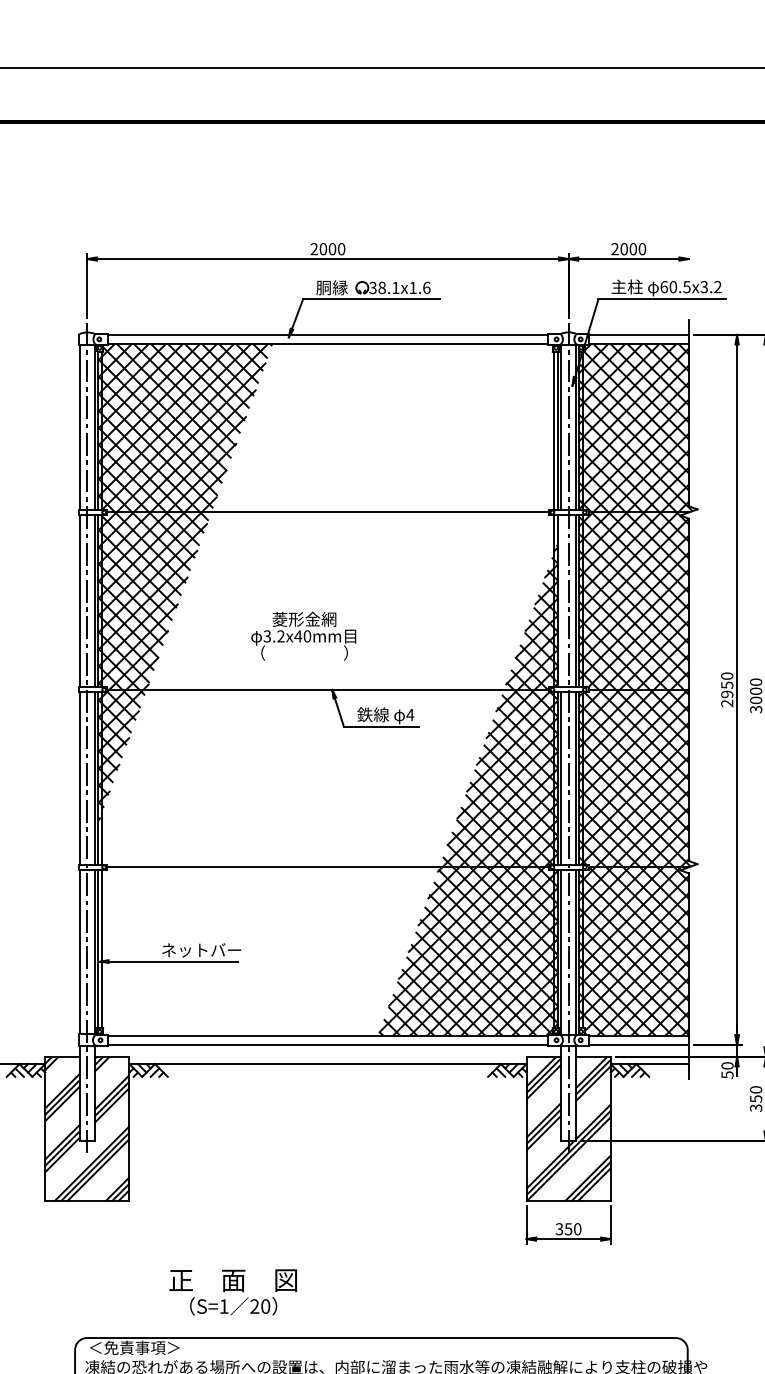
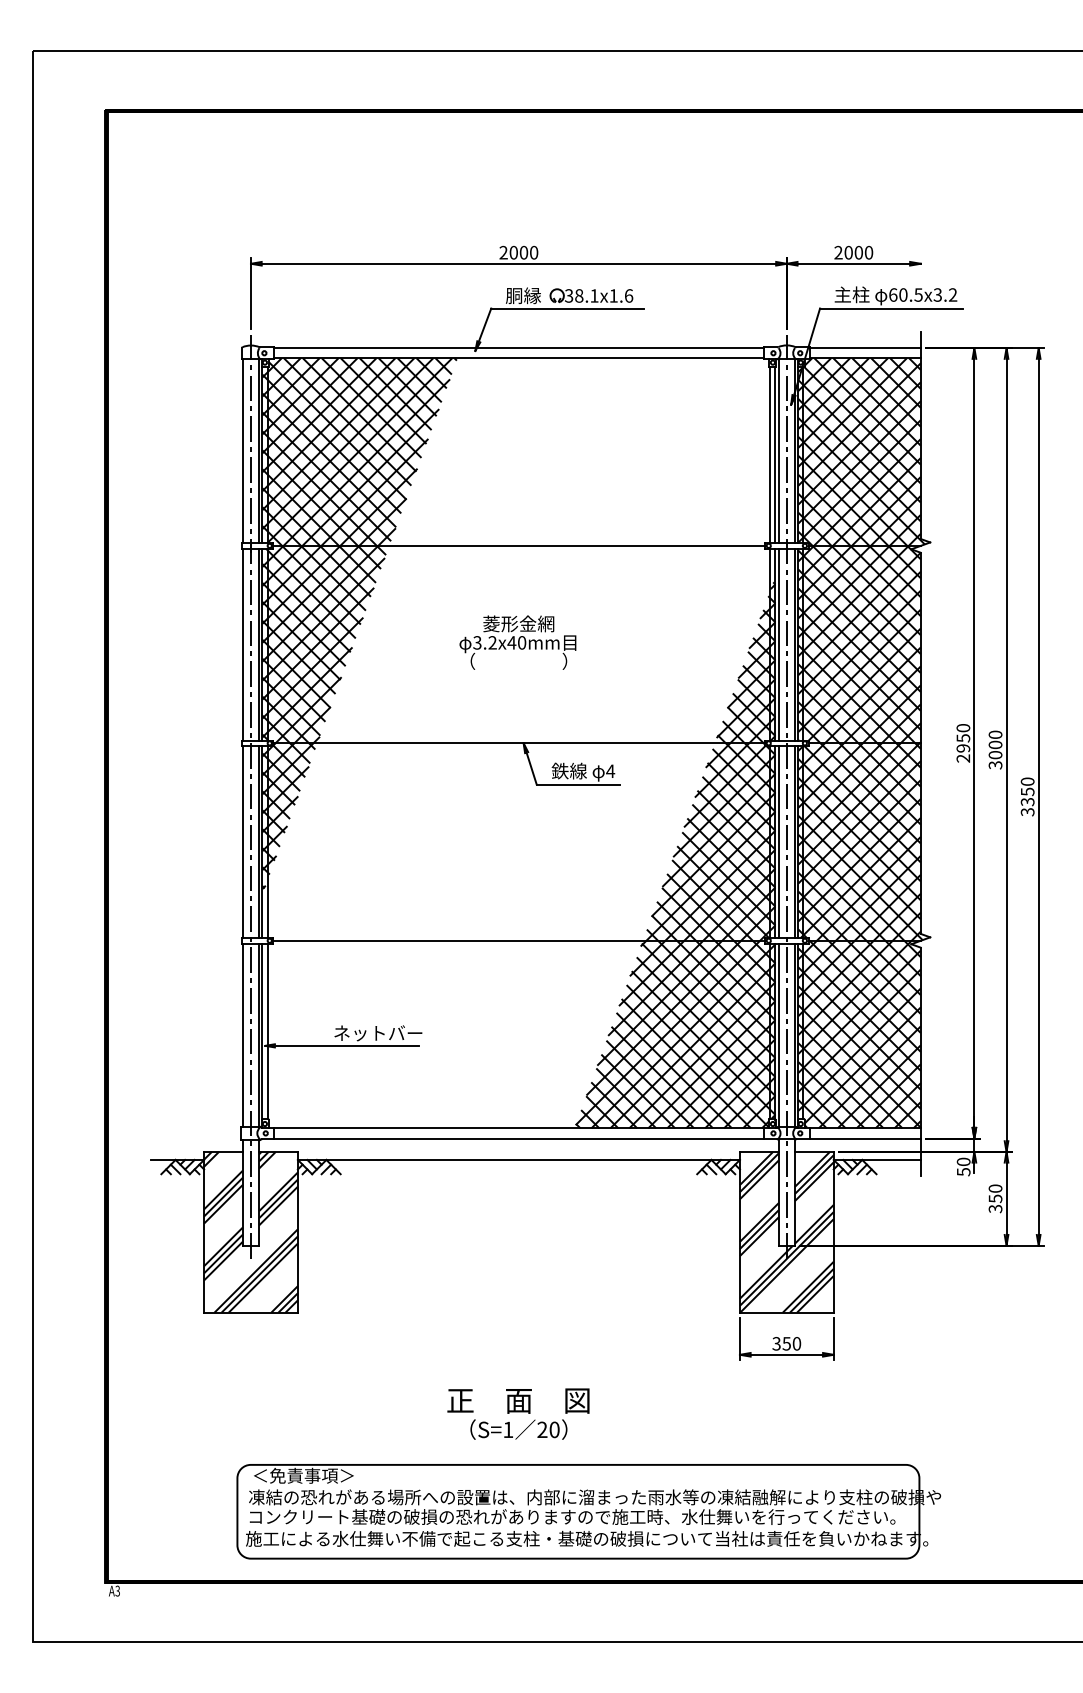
line: (561, 601) -> (778, 644), added
text: (303, 636) -> (517, 642), moved
text: (233, 1291) -> (518, 1413), moved

